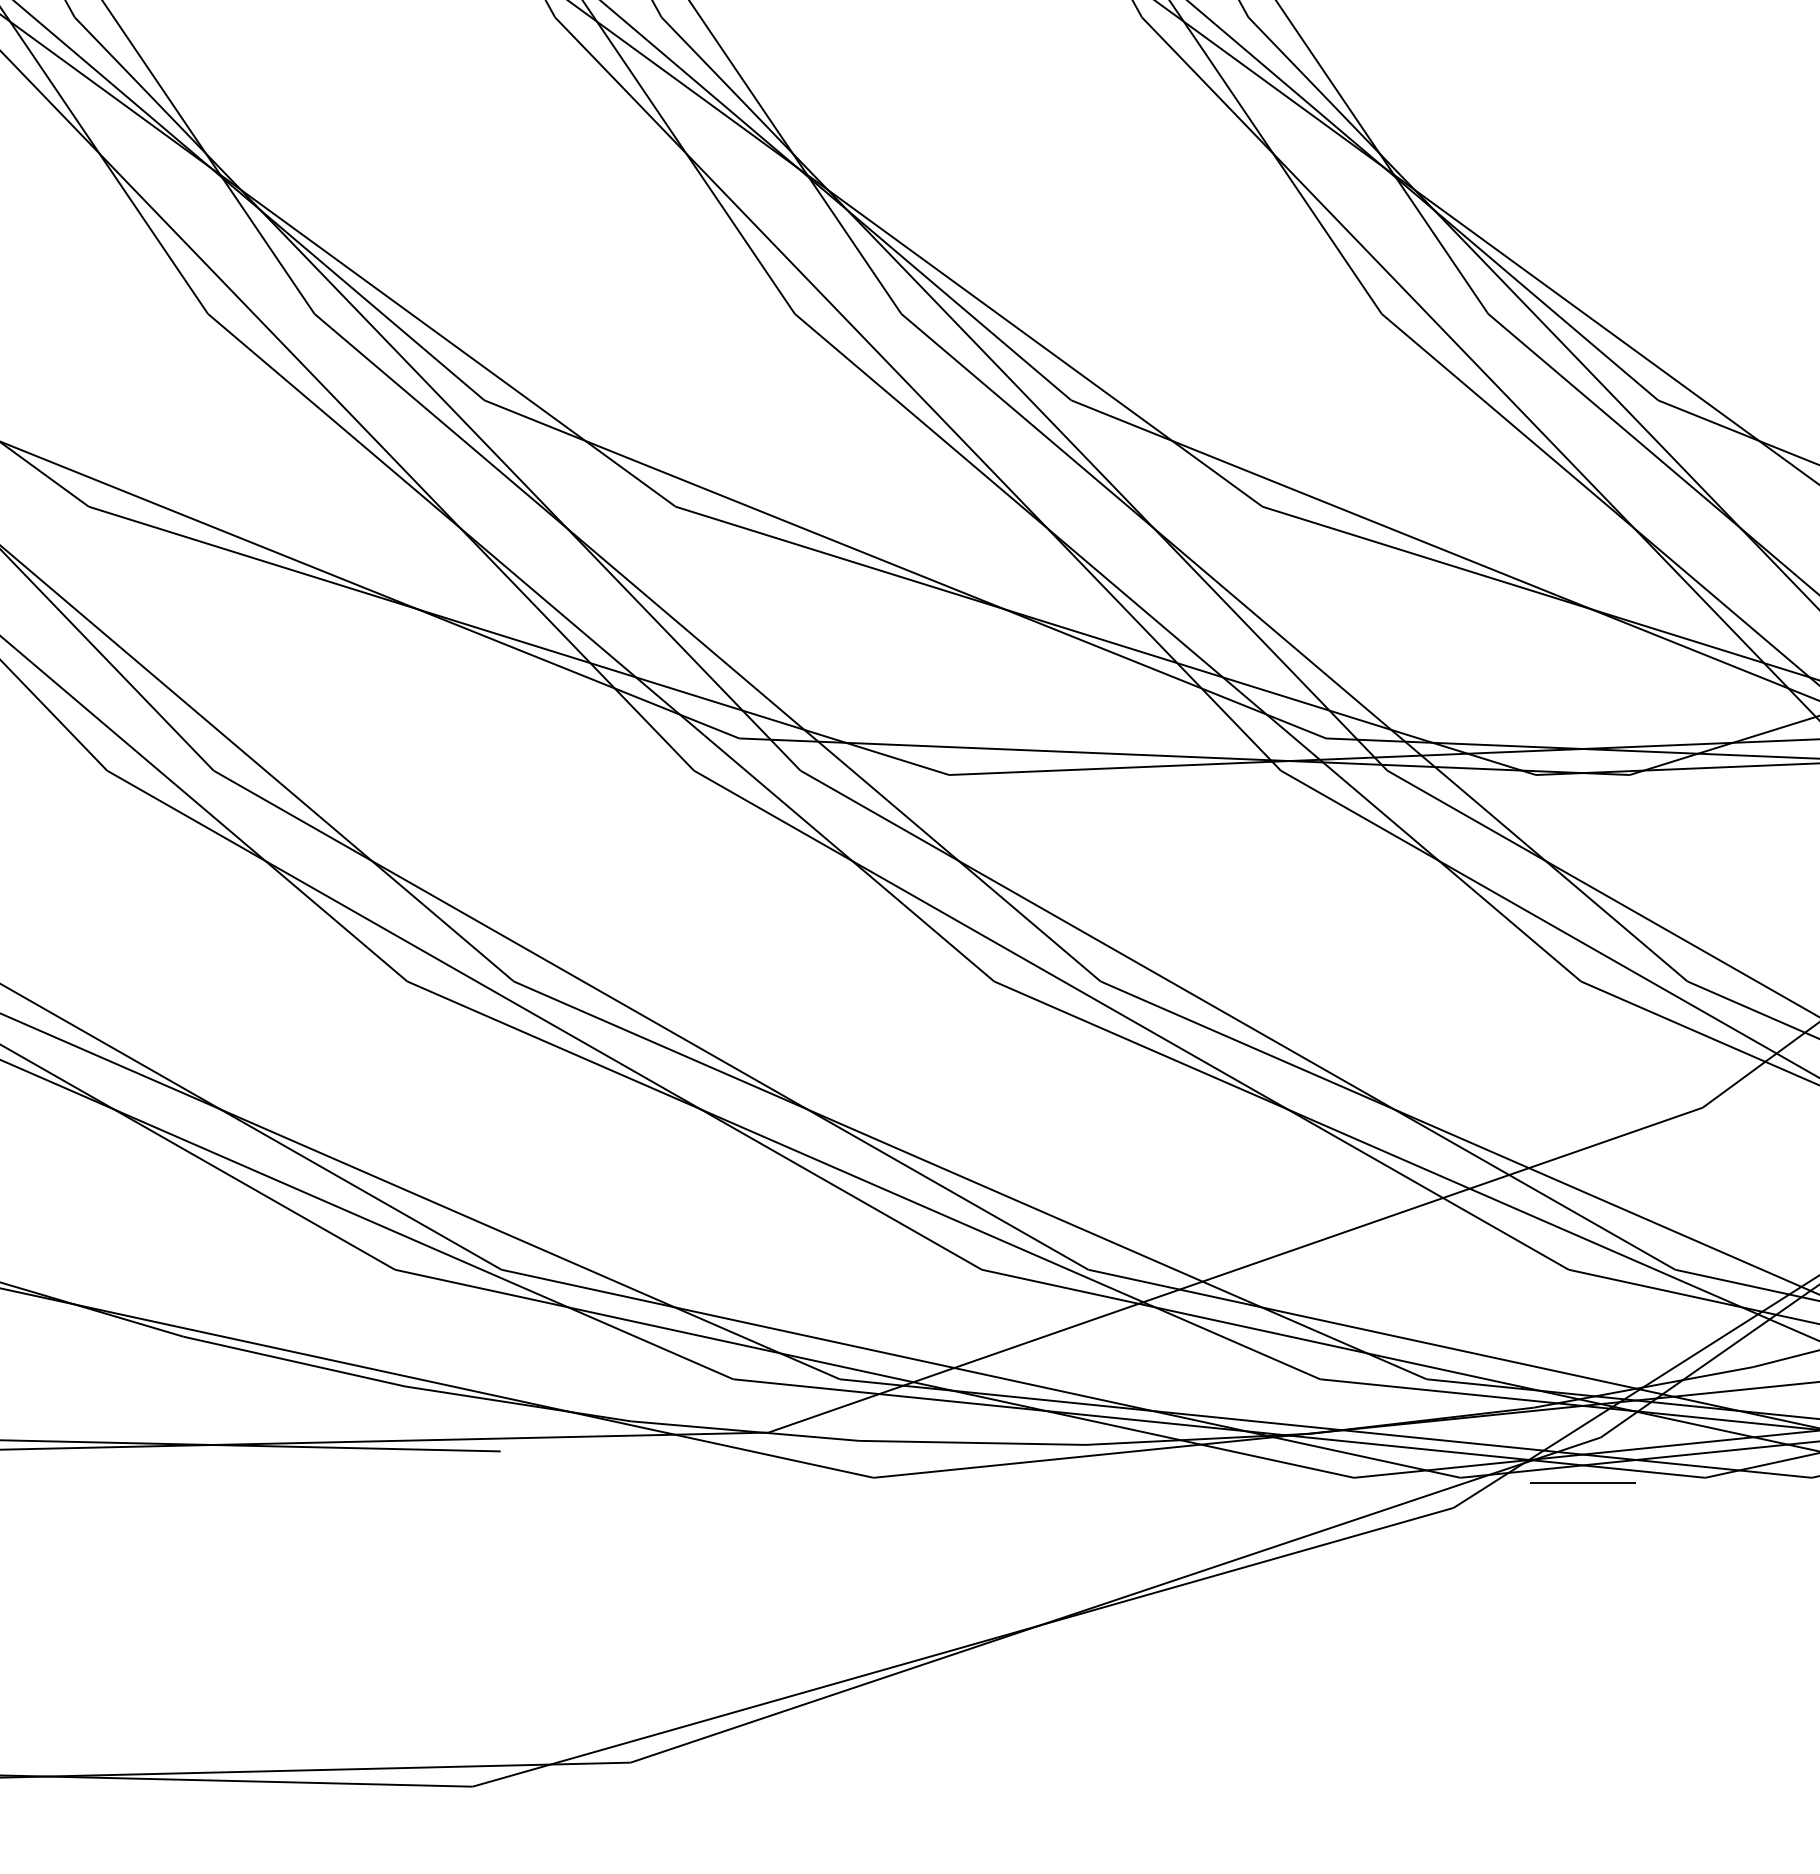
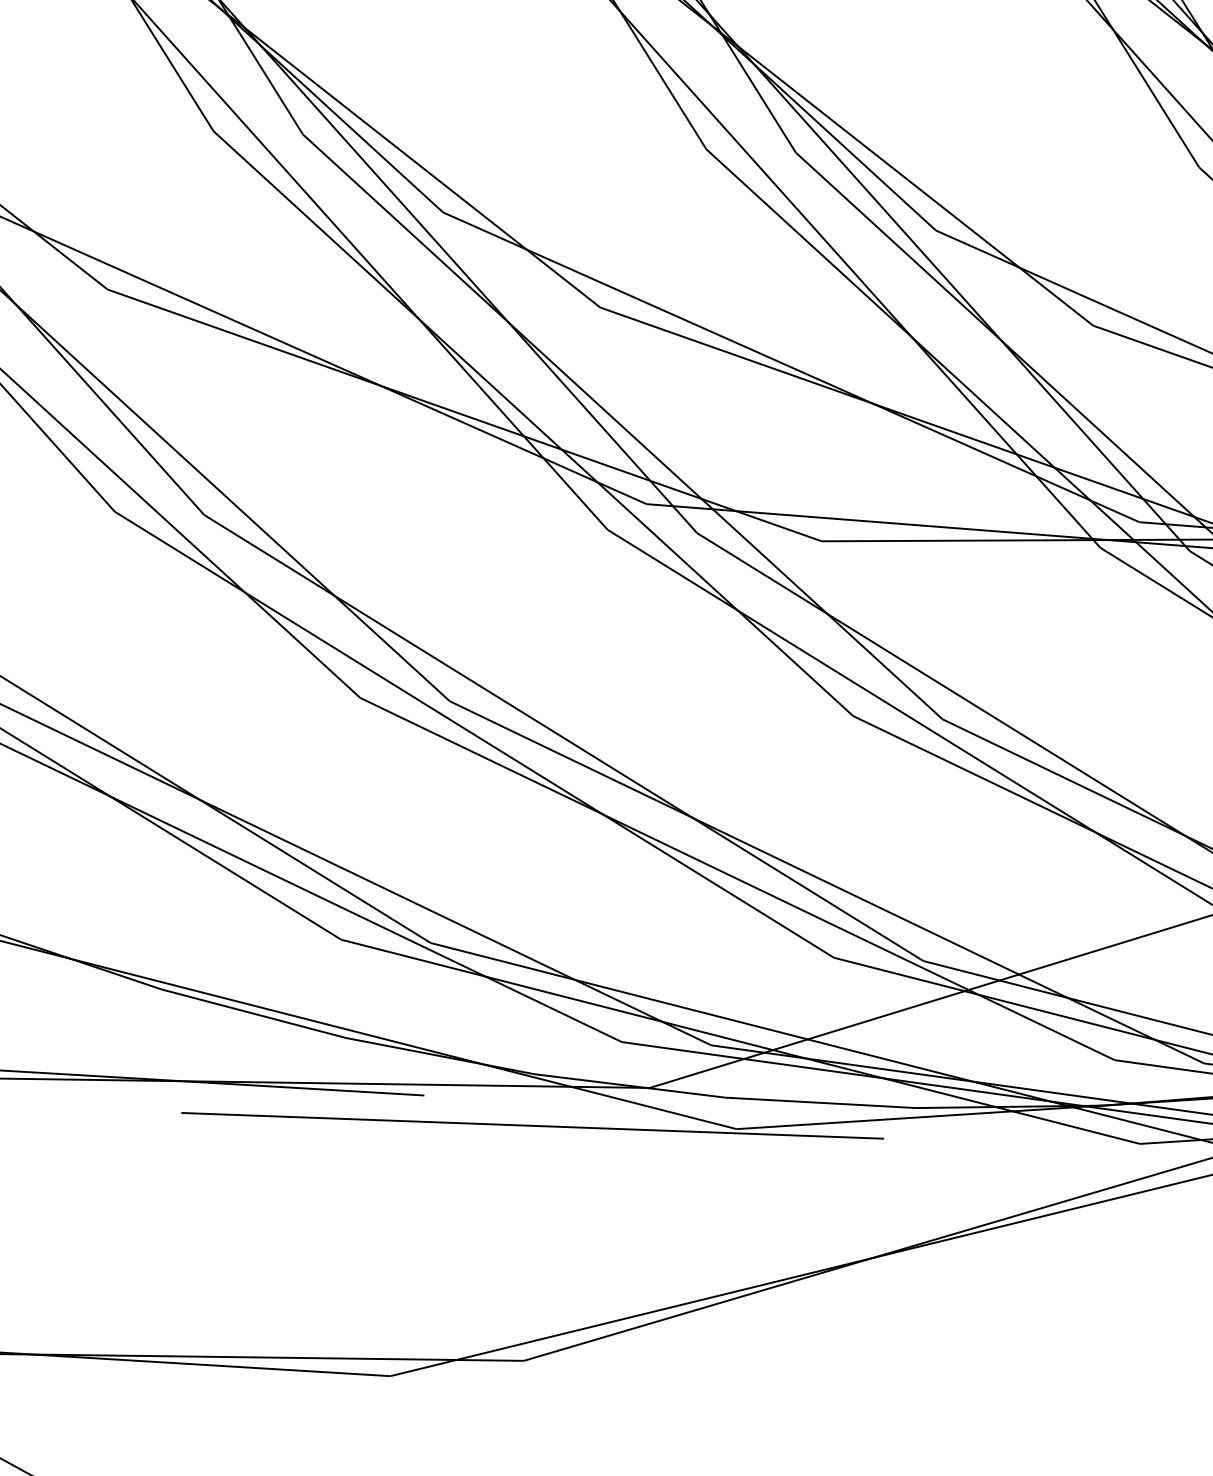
line: (630, 1482) -> (532, 1125), added

